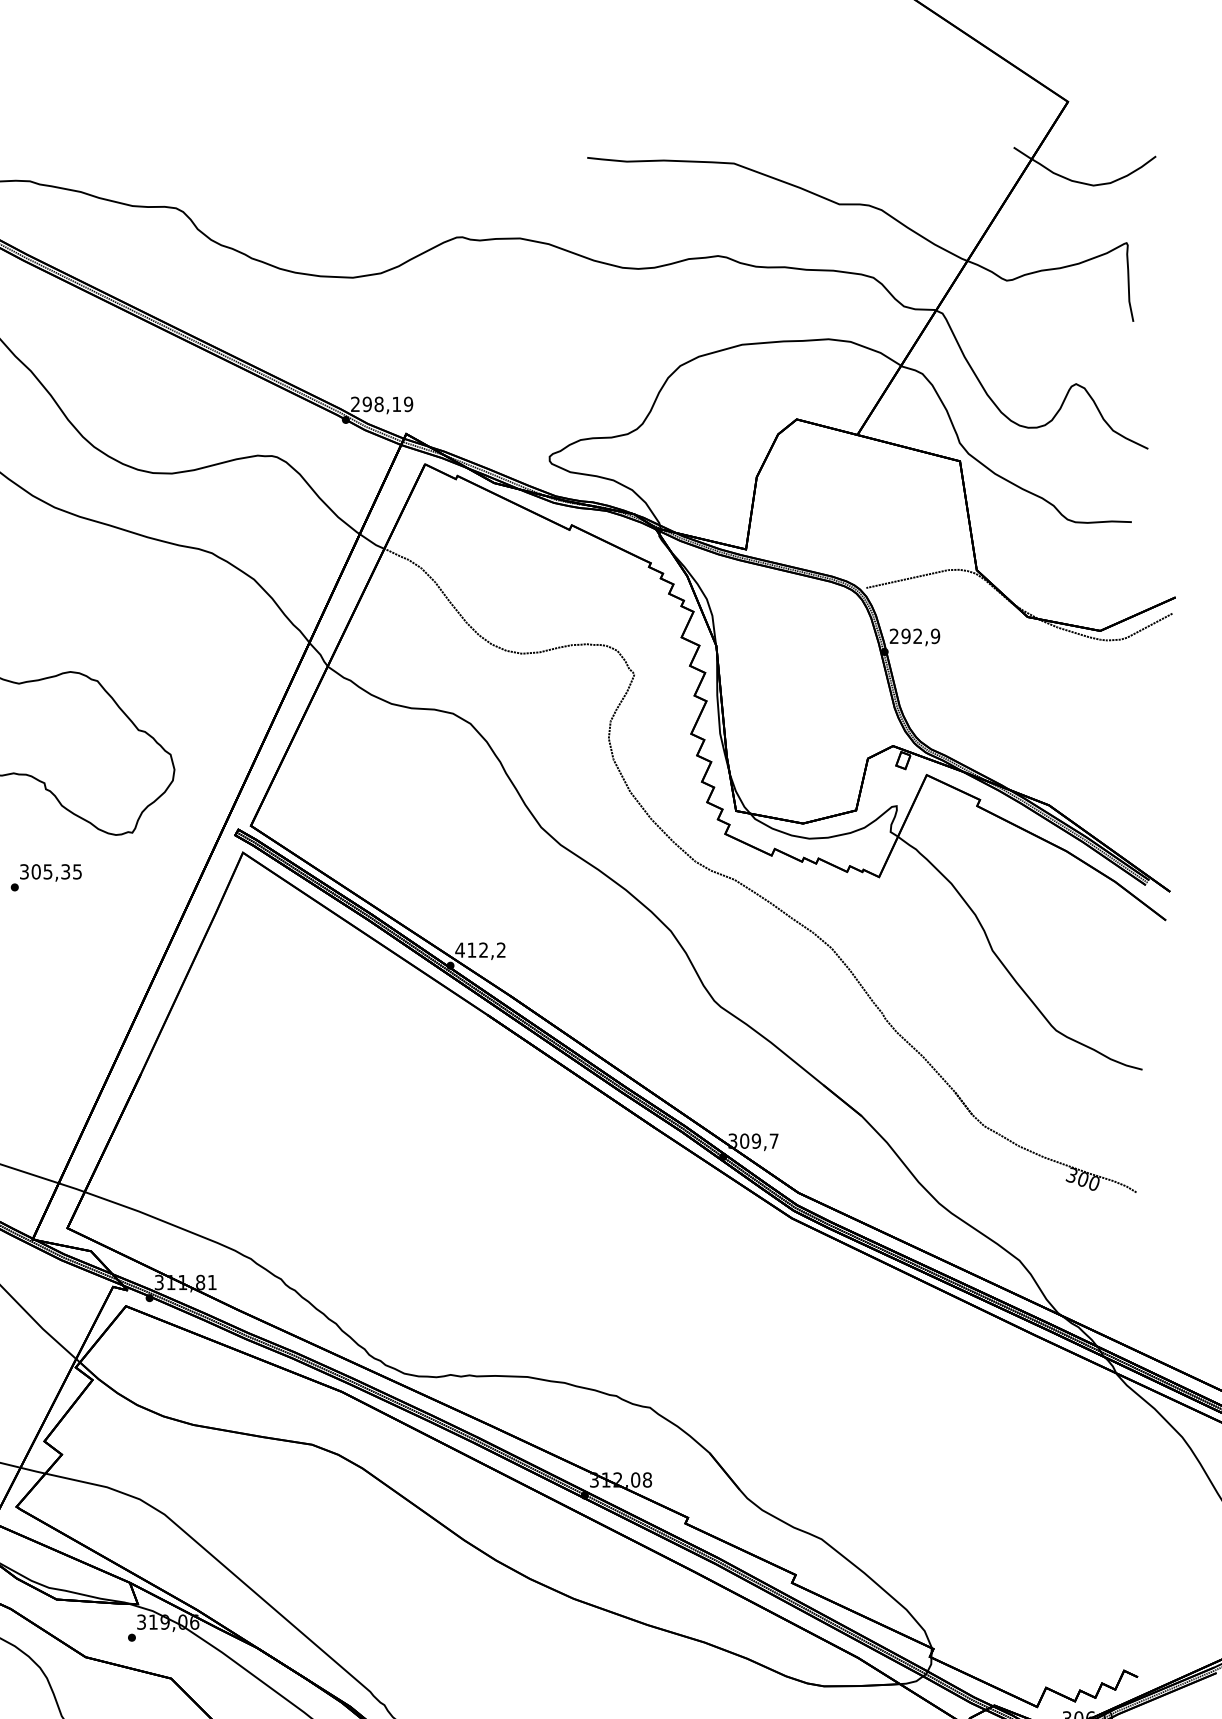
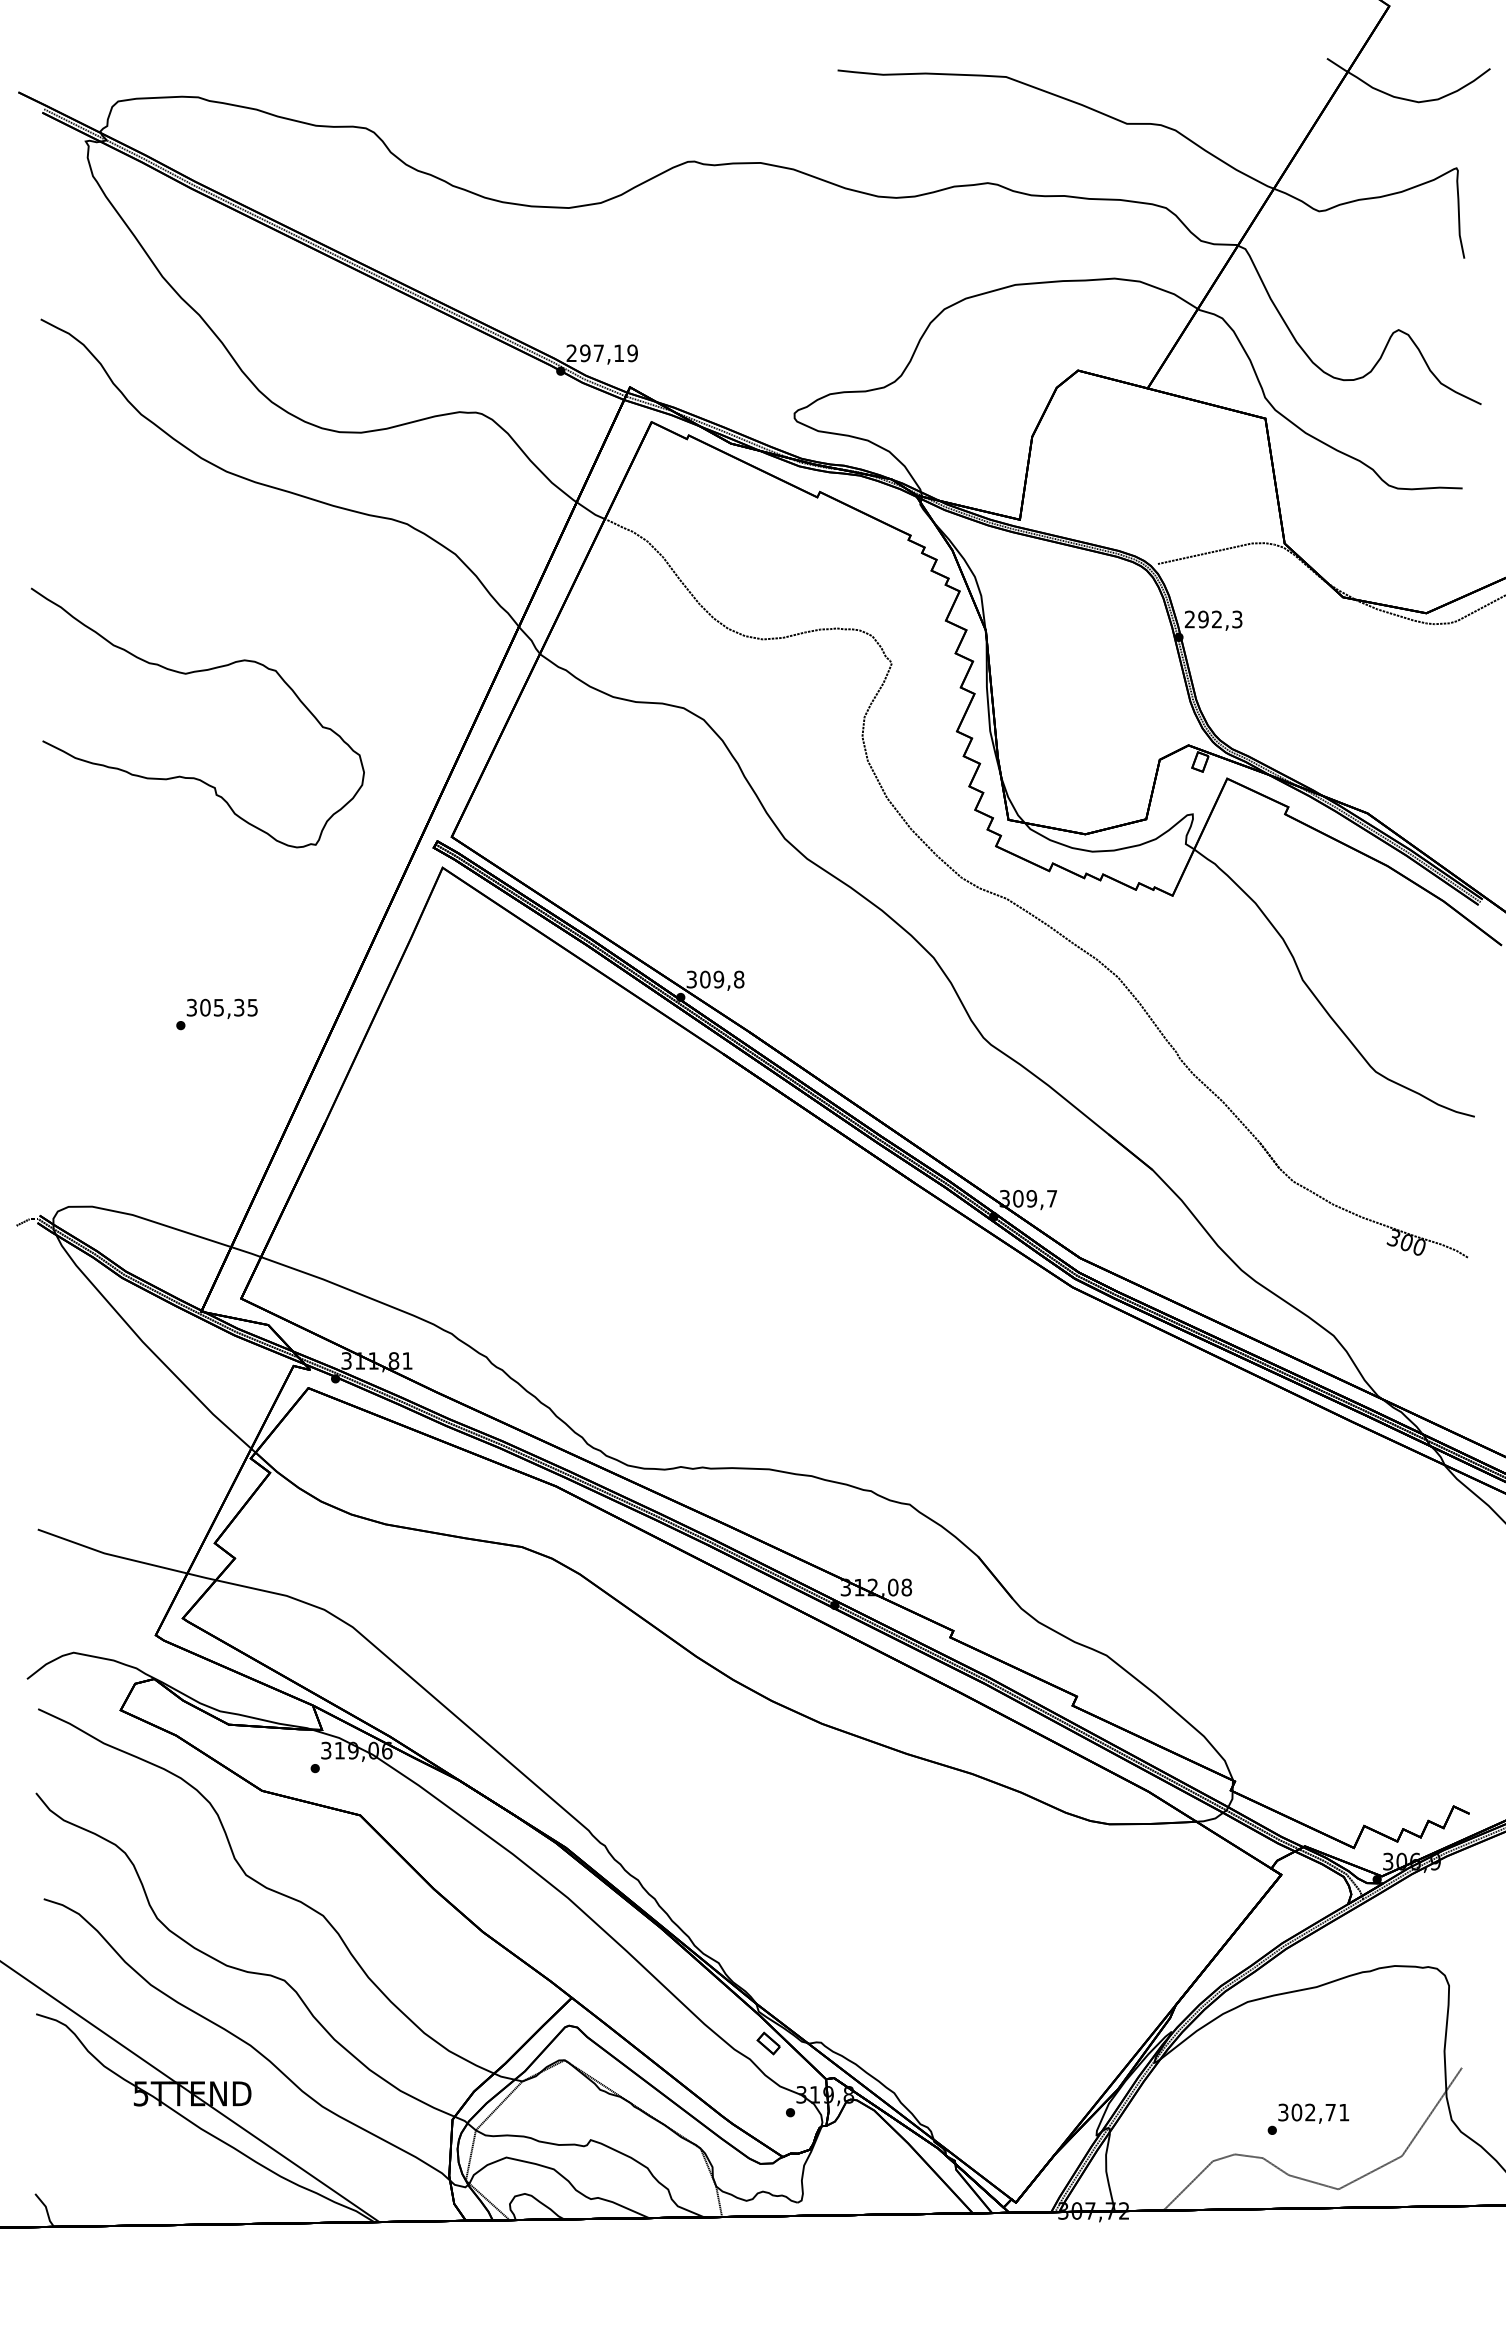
text: (378, 404) -> (598, 353), 298,19 -> 297,19
text: (935, 636) -> (1237, 619), 292,9 -> 292,3
text: (45, 877) -> (216, 1014), moved
text: (480, 950) -> (715, 979), 412,2 -> 309,8

